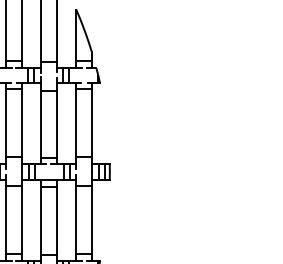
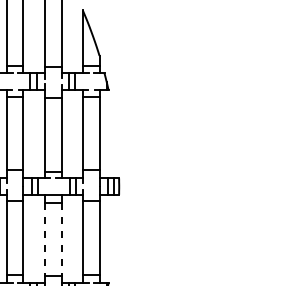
line: (40, 221) -> (44, 239), solid -> dashed
line: (56, 221) -> (61, 239), solid -> dashed

